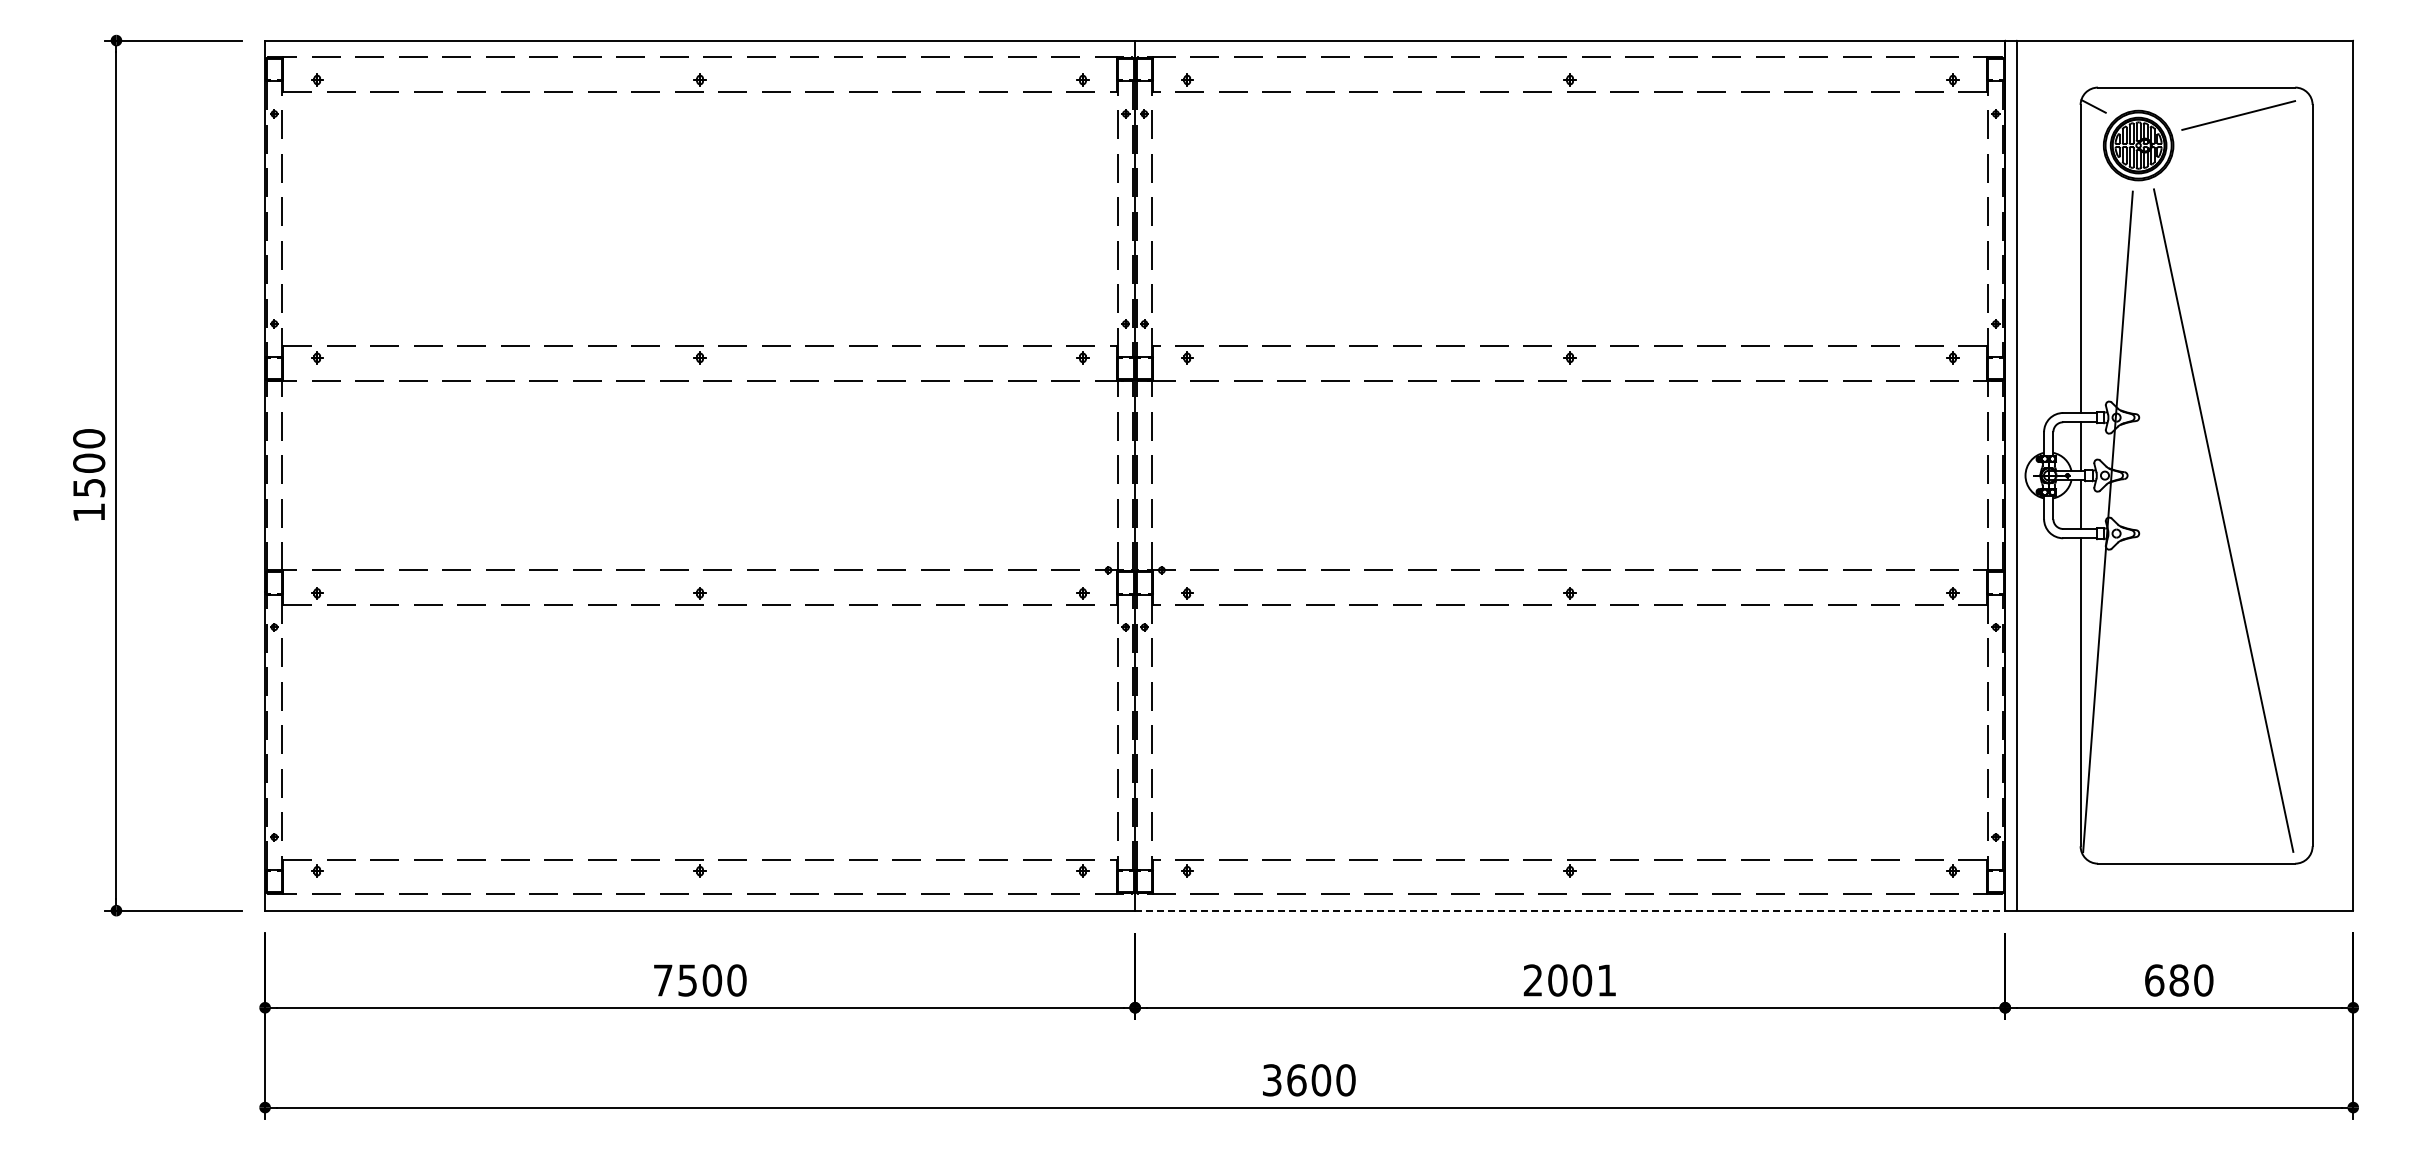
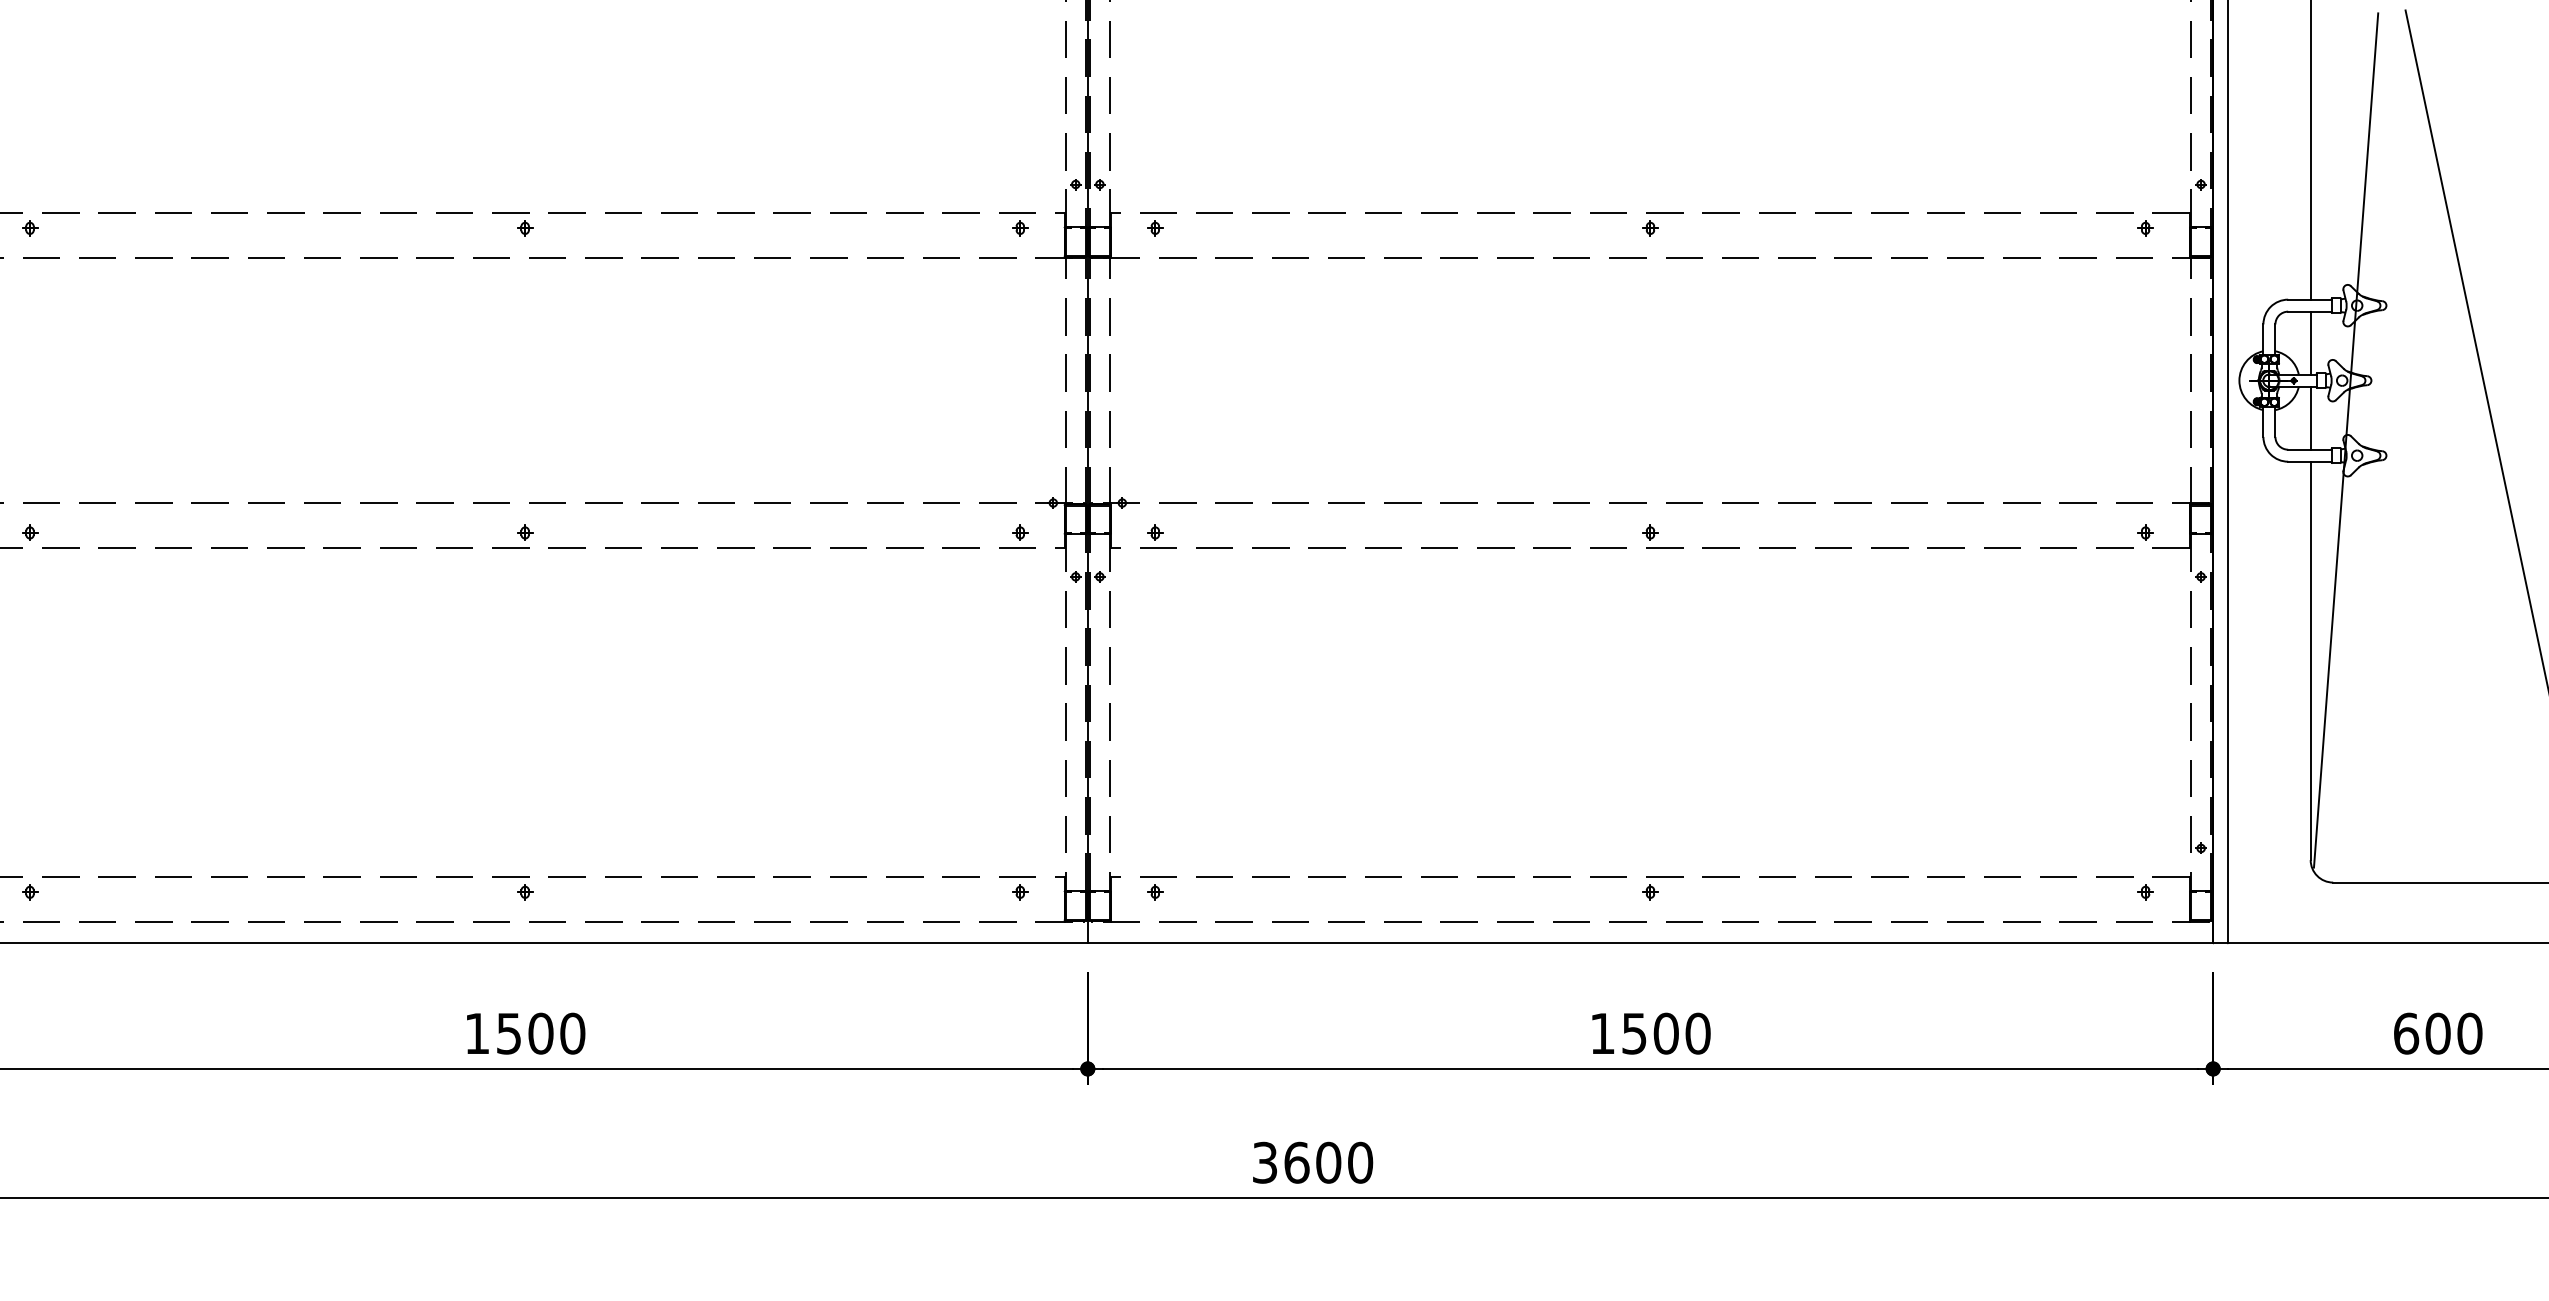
line: (1570, 910) -> (1650, 943), dashed -> solid
text: (663, 980) -> (477, 1033), 7500 -> 1500
text: (1569, 980) -> (1649, 1033), 2001 -> 1500
text: (2178, 980) -> (2437, 1033), 680 -> 600

